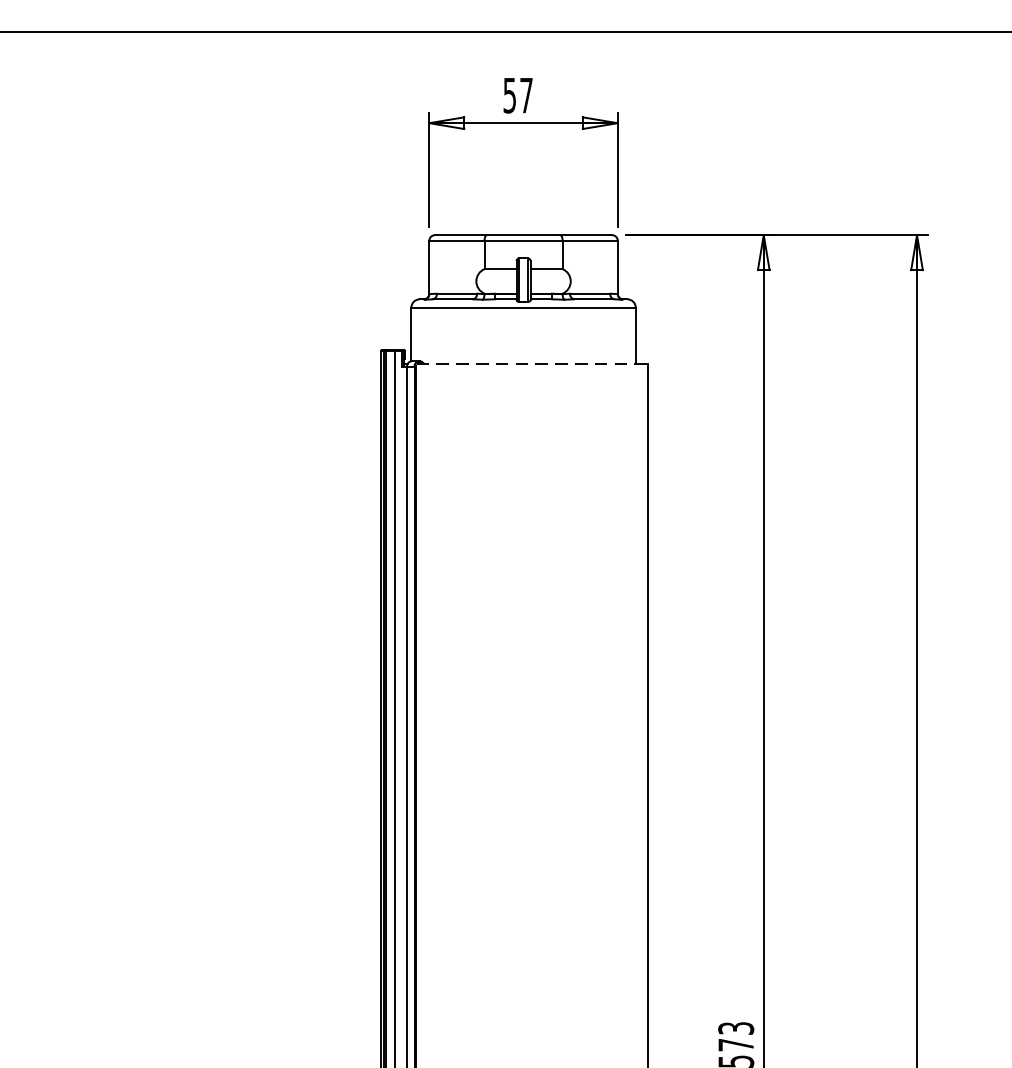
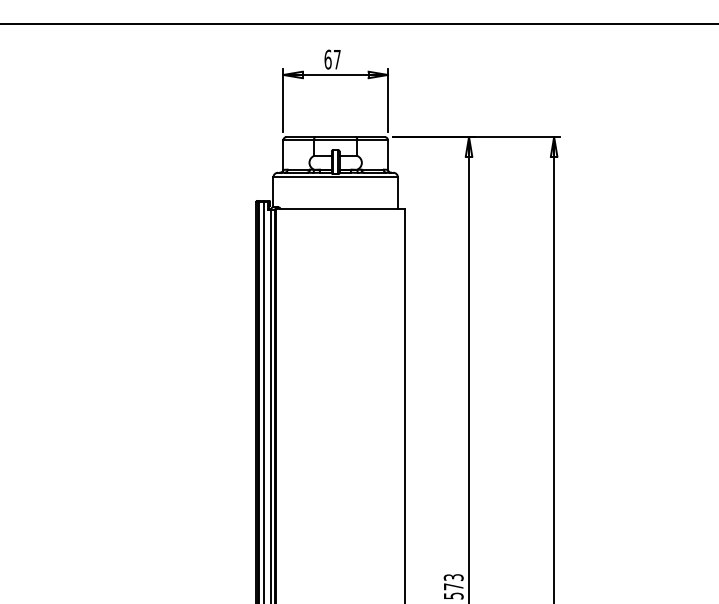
text: (508, 95) -> (327, 59), 57 -> 67
line: (534, 363) -> (341, 208), dashed -> solid

